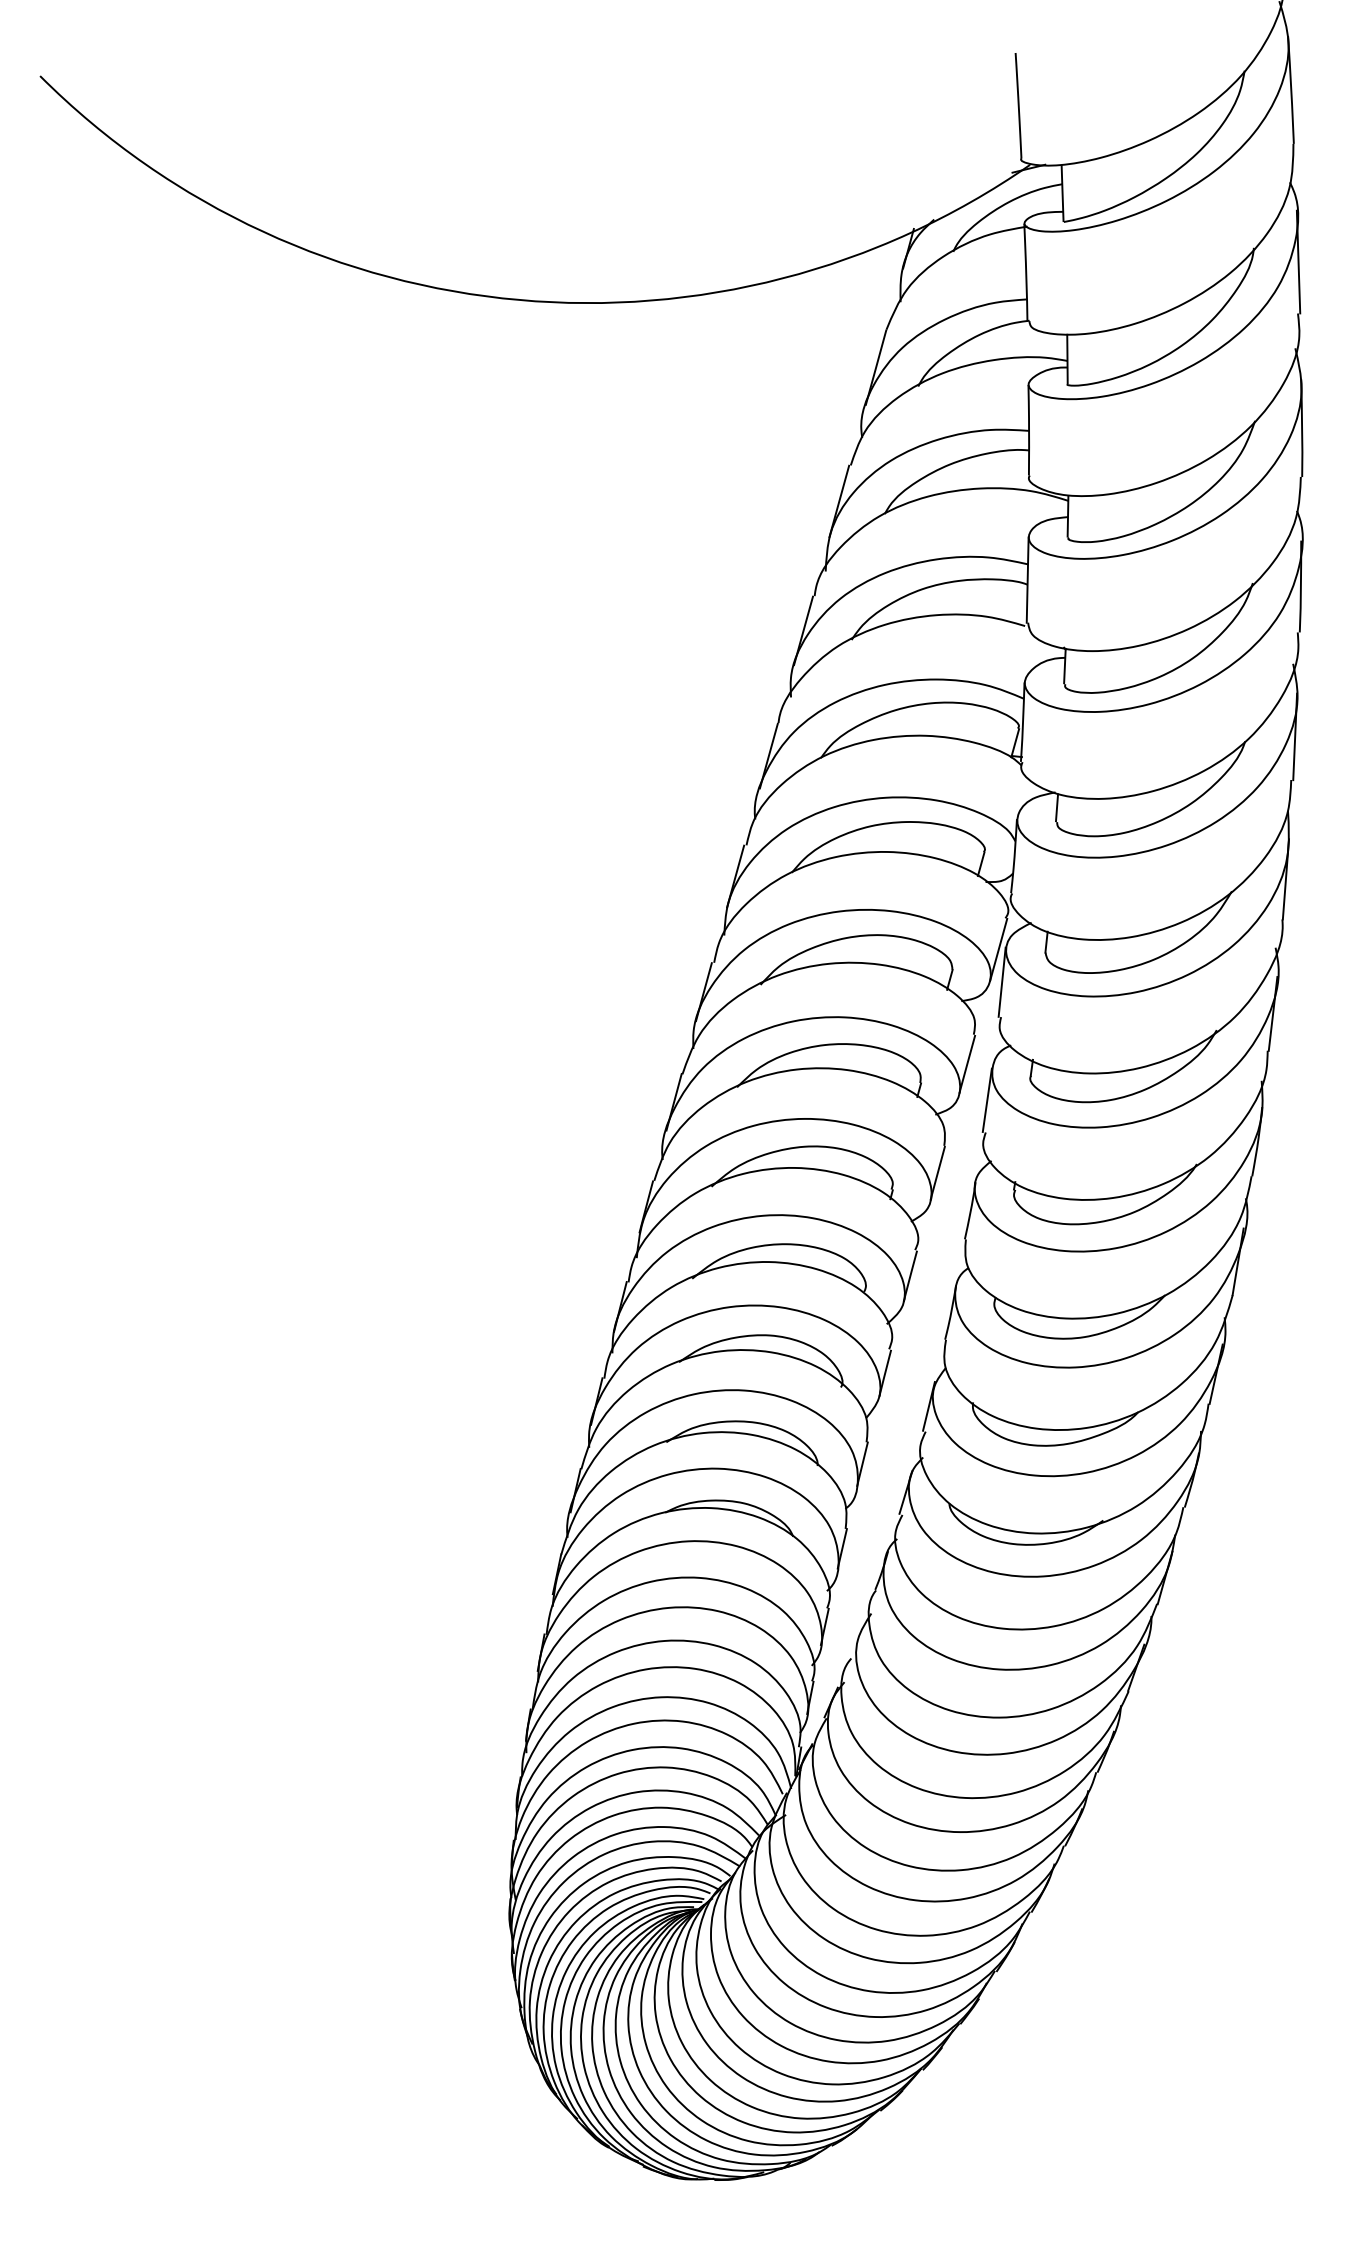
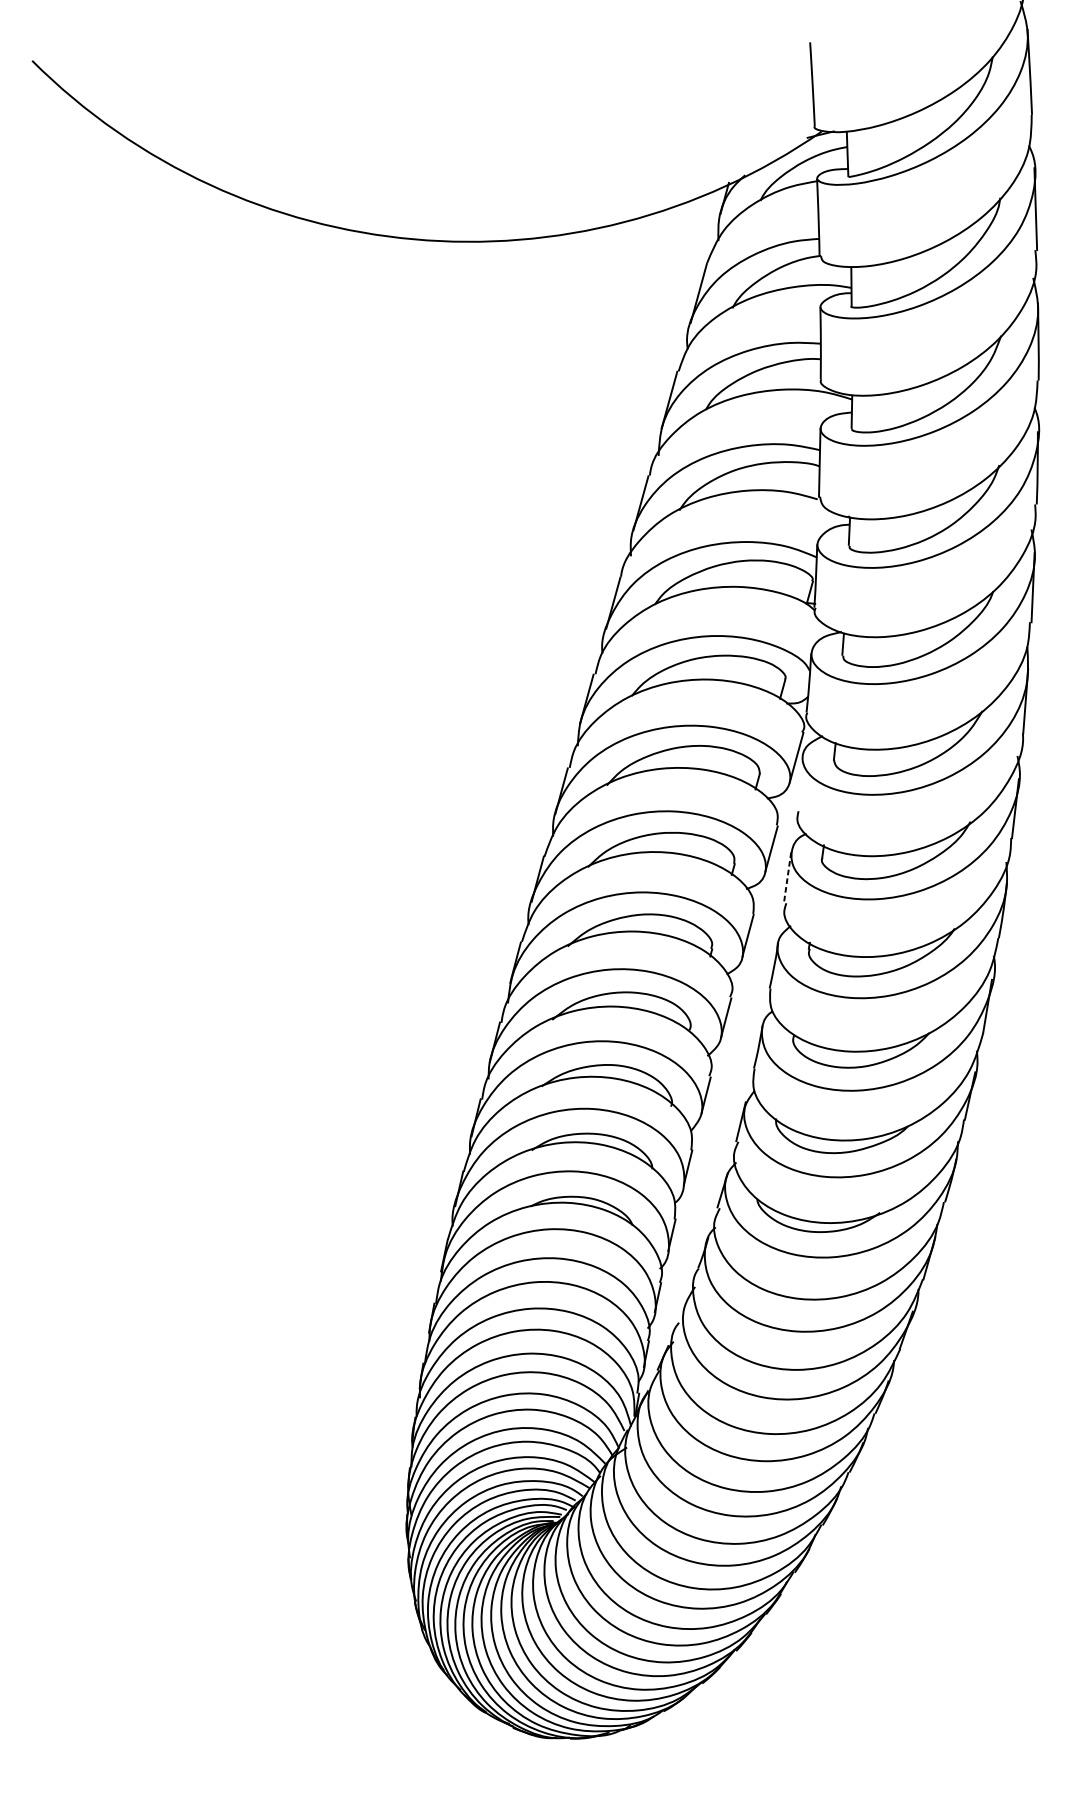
line: (1001, 981) -> (798, 782), removed
line: (987, 1100) -> (787, 877), solid -> dashed

